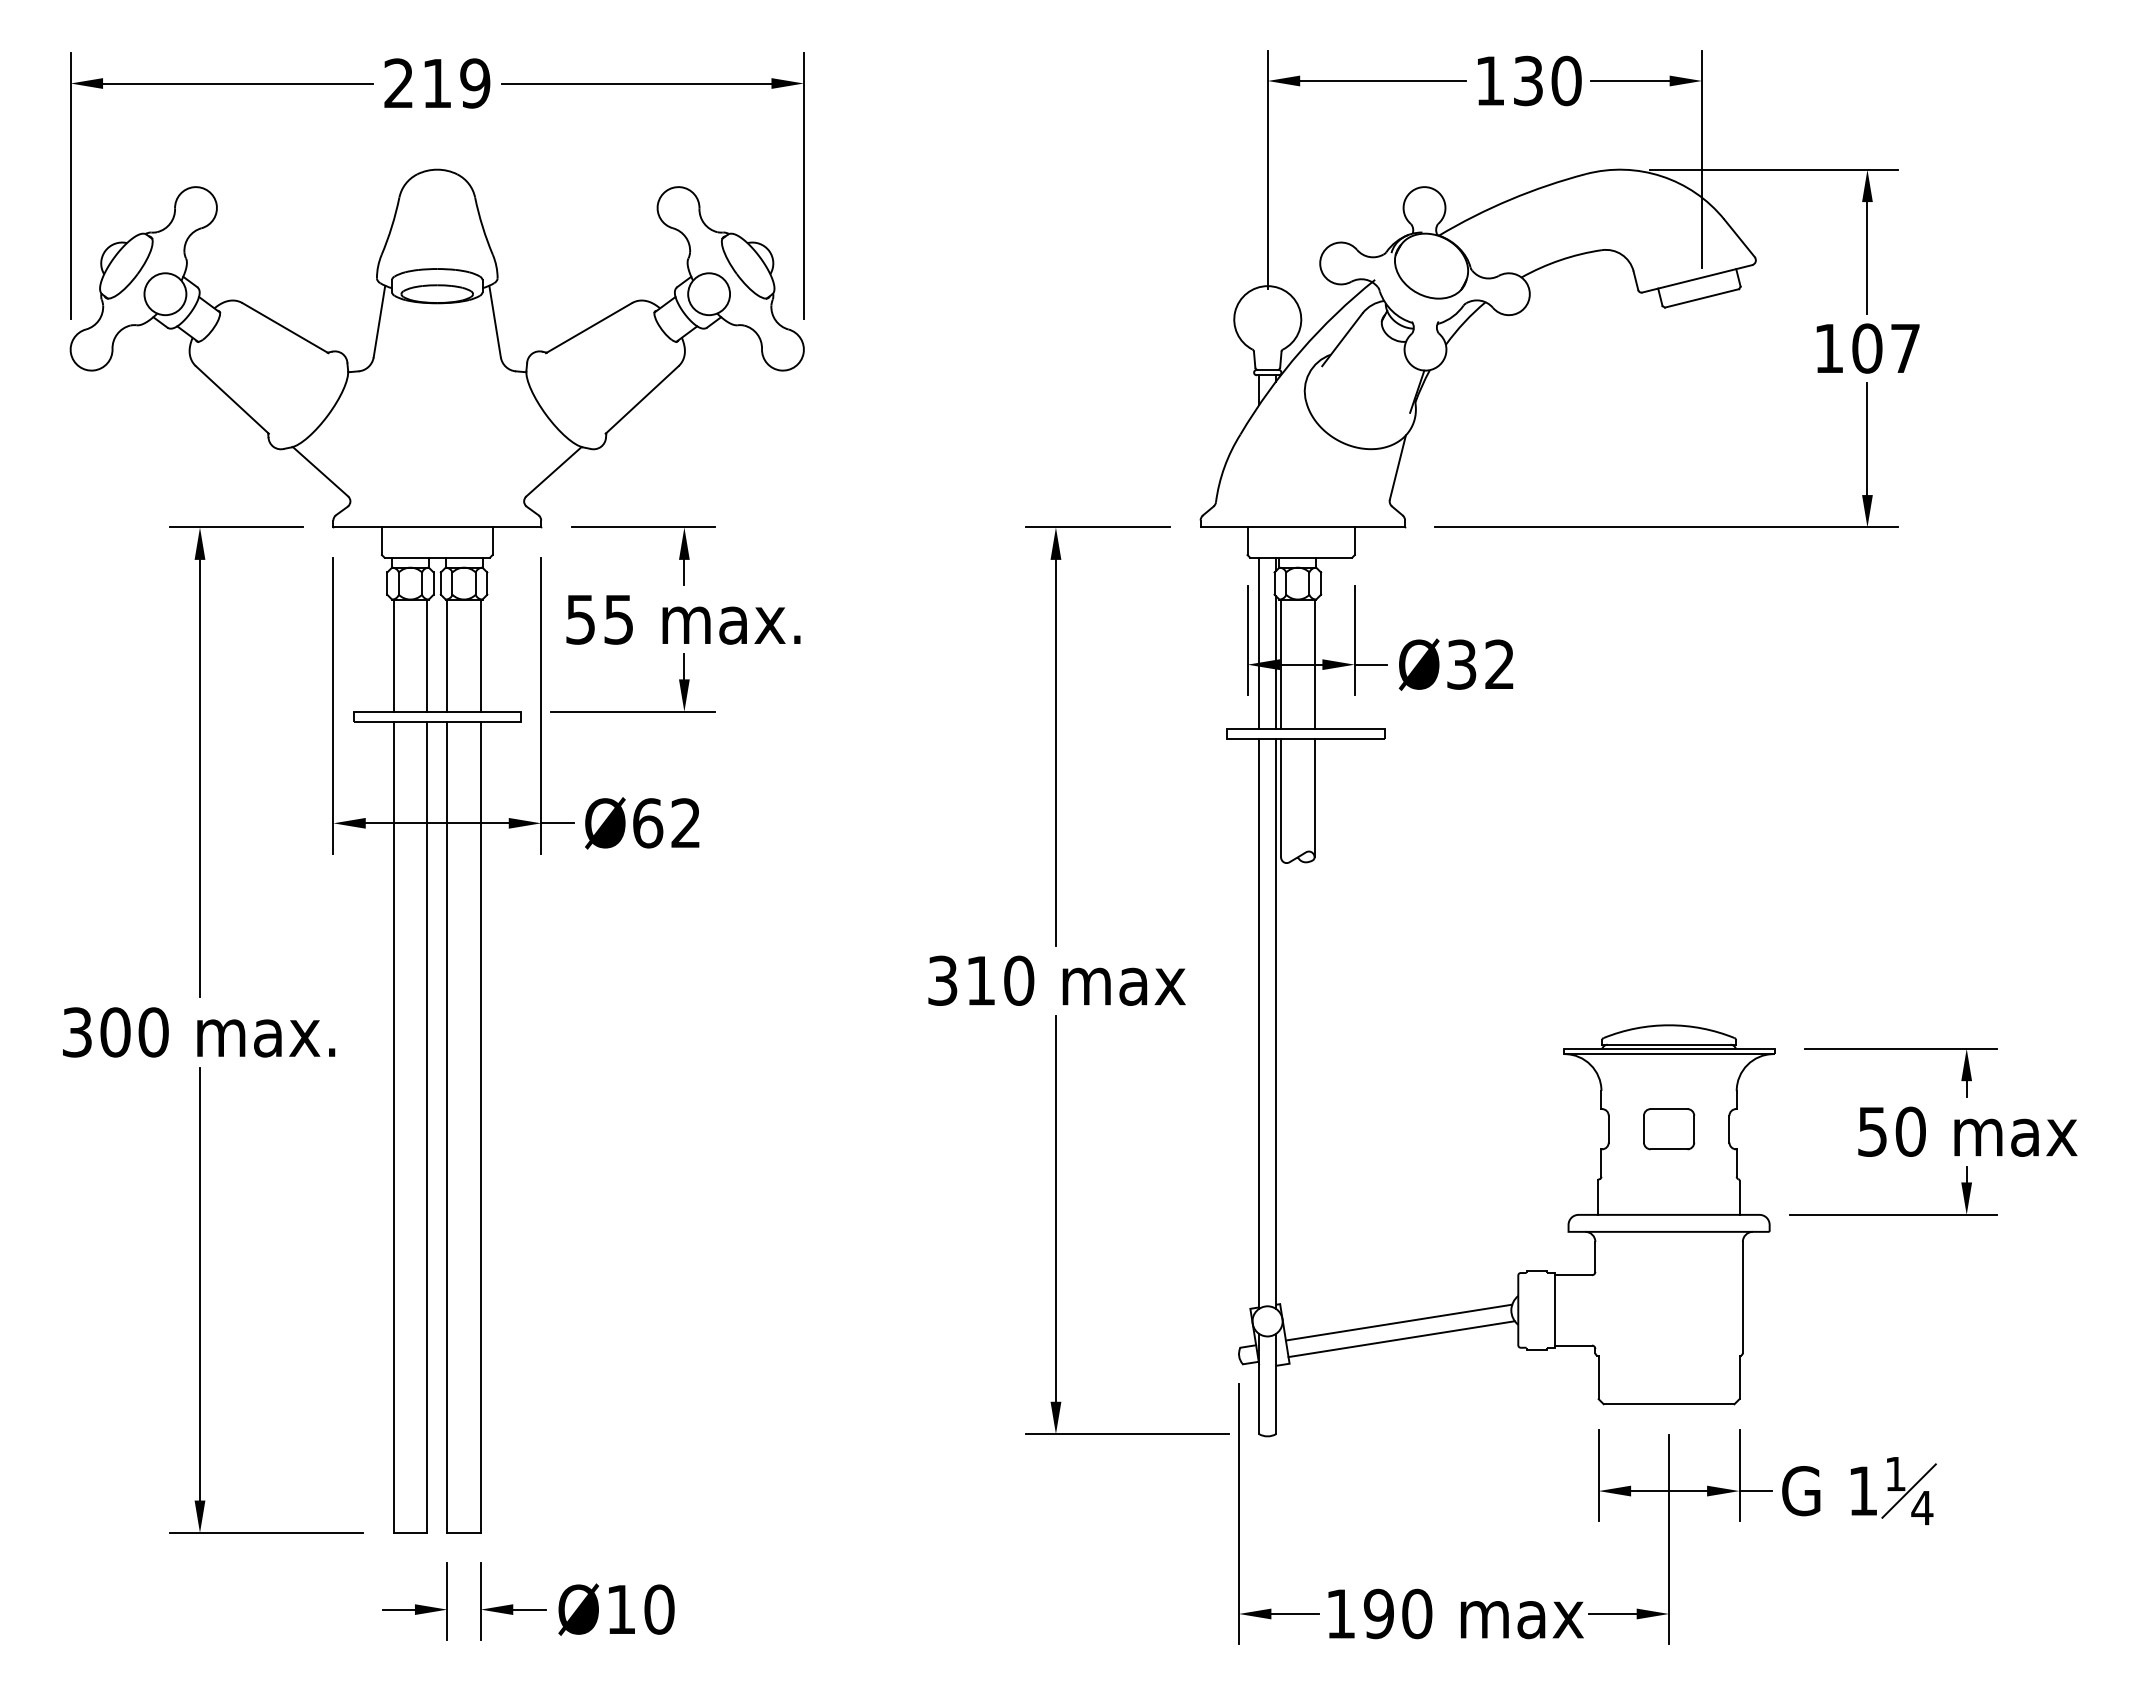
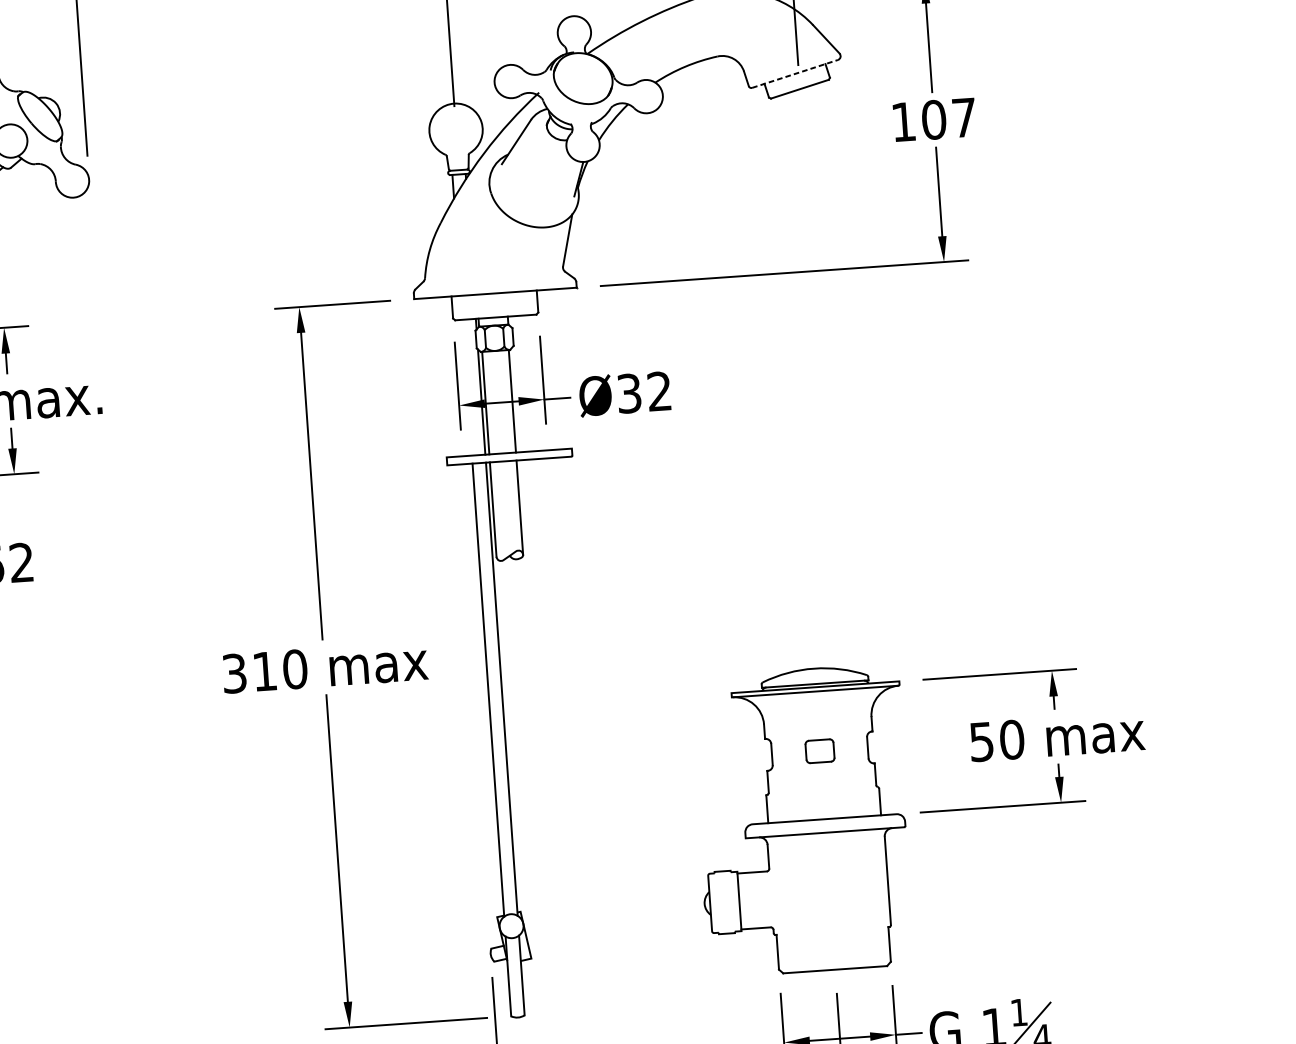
line: (1697, 278) -> (795, 73), solid -> dashed
line: (1259, 642) -> (467, 387), removed
part: (1669, 1129) -> (820, 751), size x0.7
line: (1398, 1322) -> (615, 919), removed
line: (1401, 1339) -> (618, 933), removed

